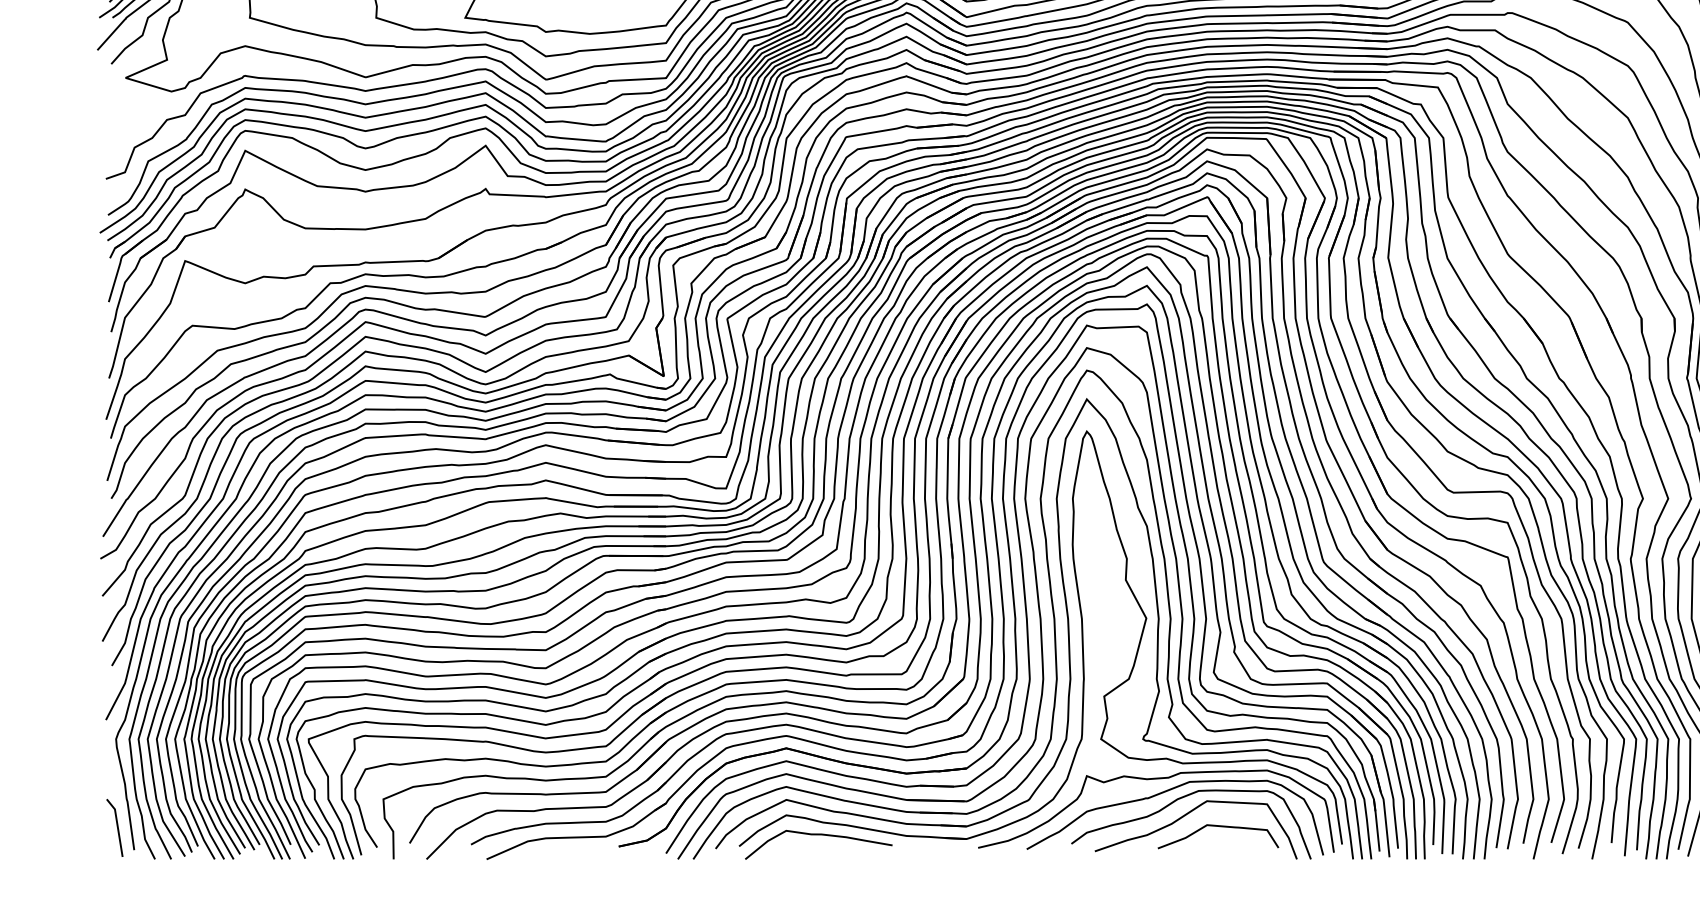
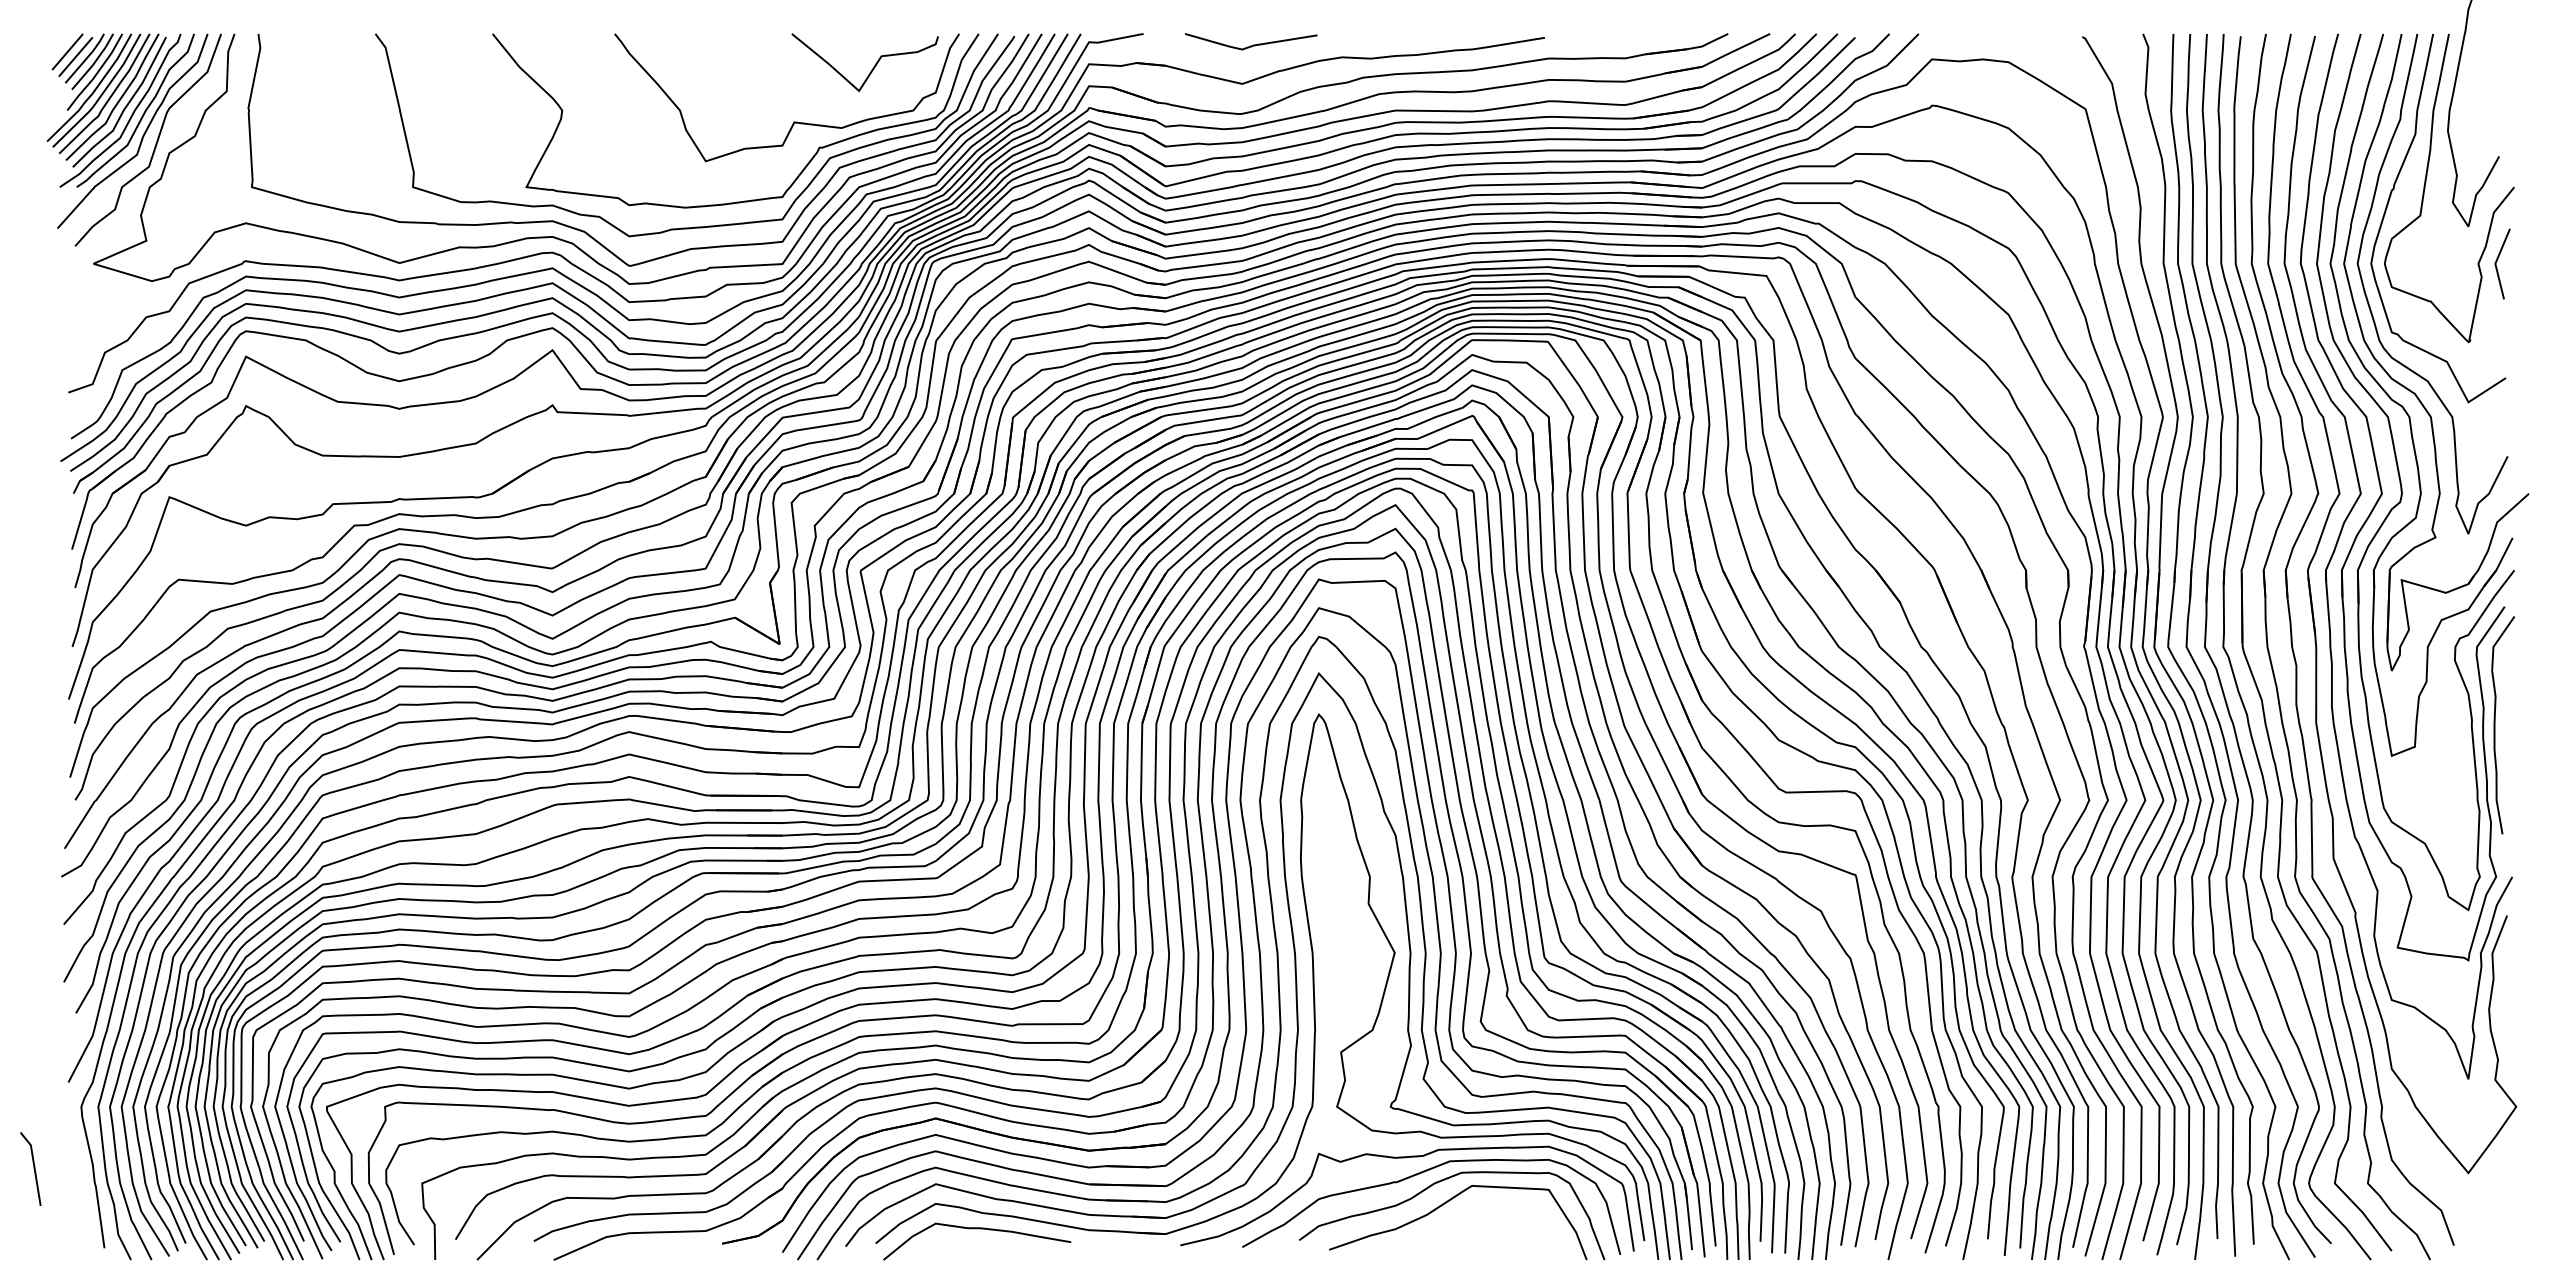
curve: (1218, 826) -> (1486, 1218), removed
line: (117, 827) -> (33, 1168), moved

